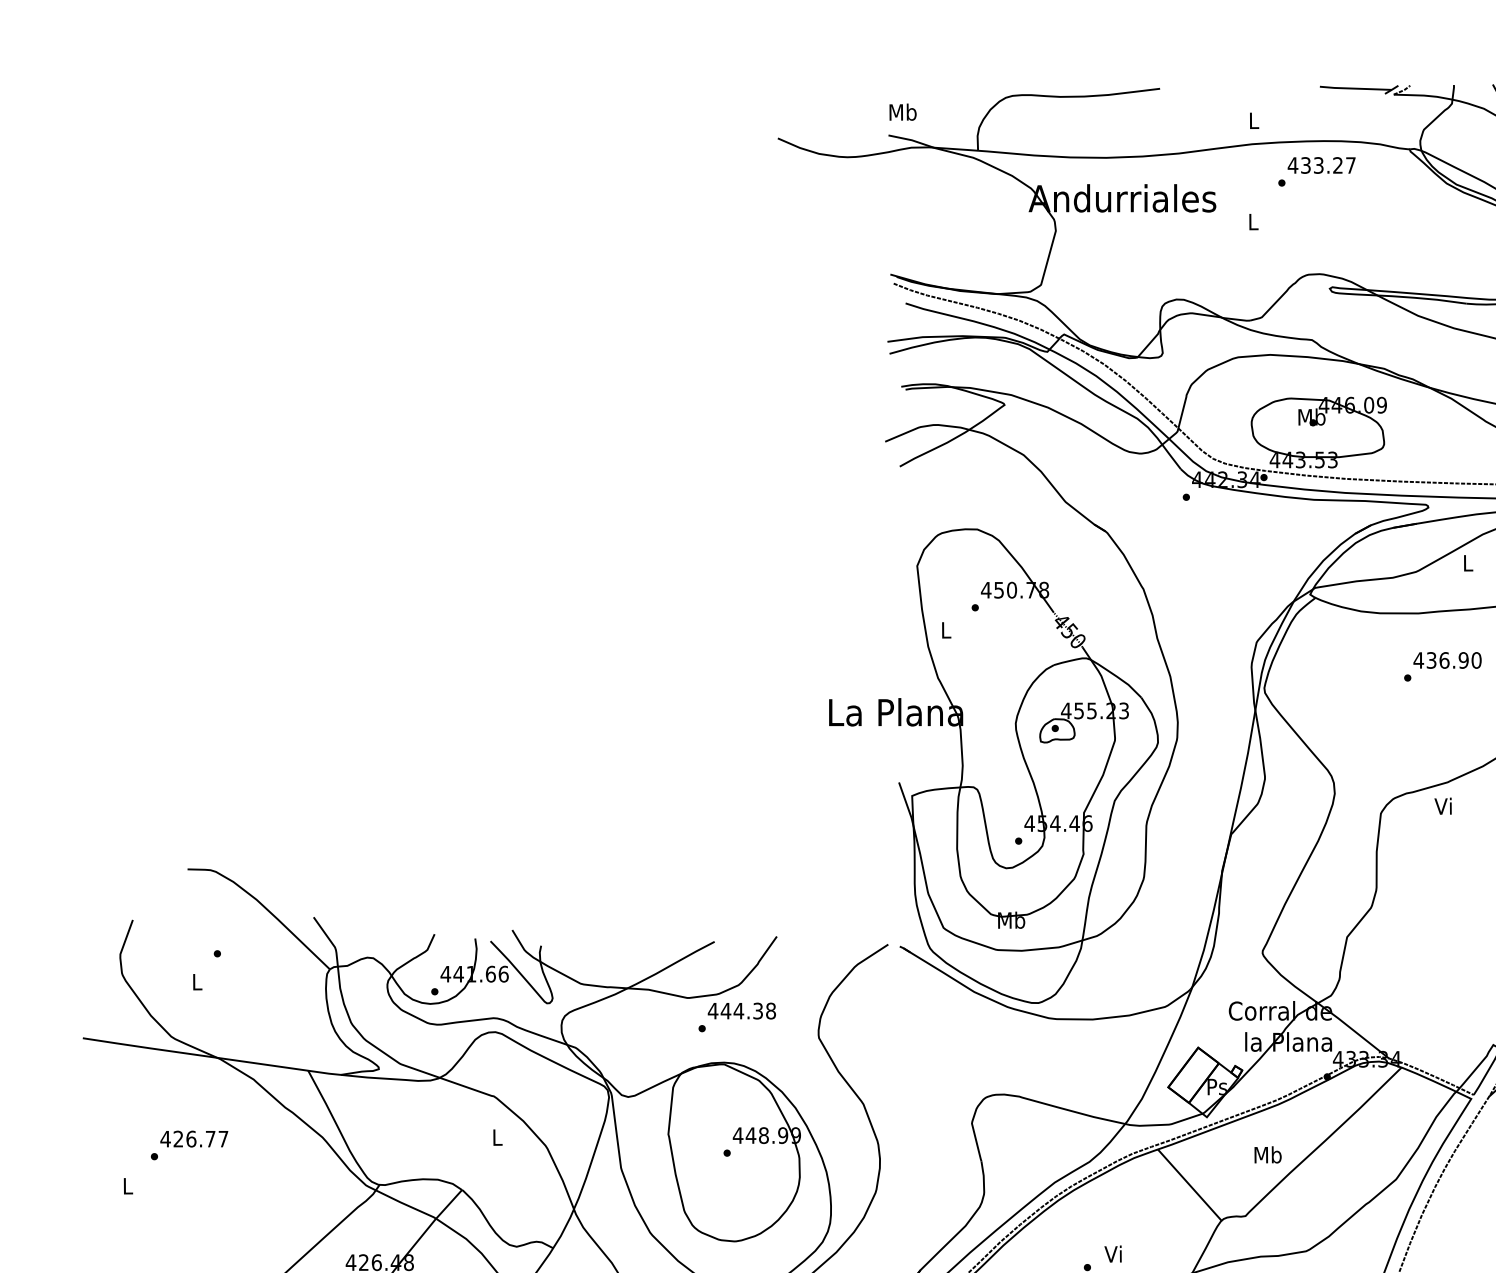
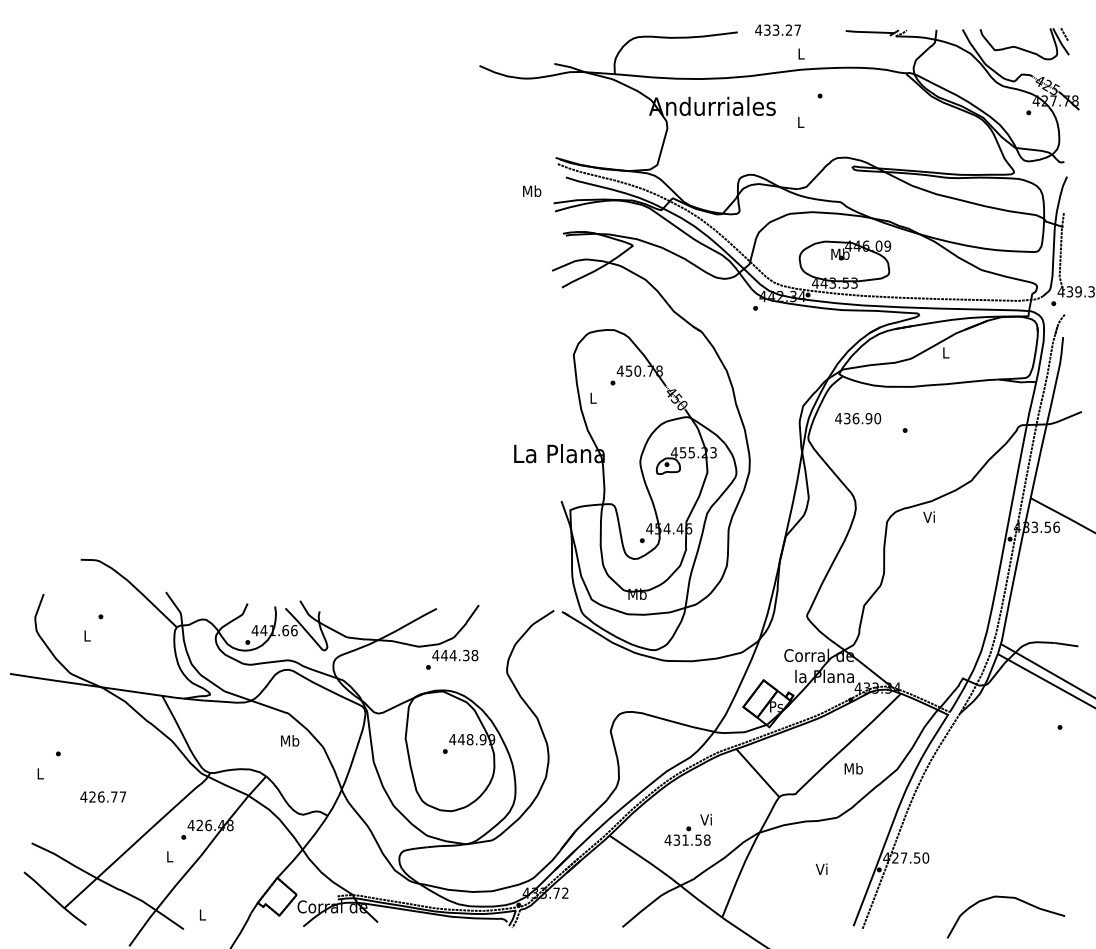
text: (903, 111) -> (532, 190), moved
text: (1320, 164) -> (777, 29), moved
text: (1448, 660) -> (858, 418), moved
text: (498, 1136) -> (290, 740), L -> Mb
text: (193, 1138) -> (102, 796), moved
text: (1267, 1154) -> (853, 768), moved

